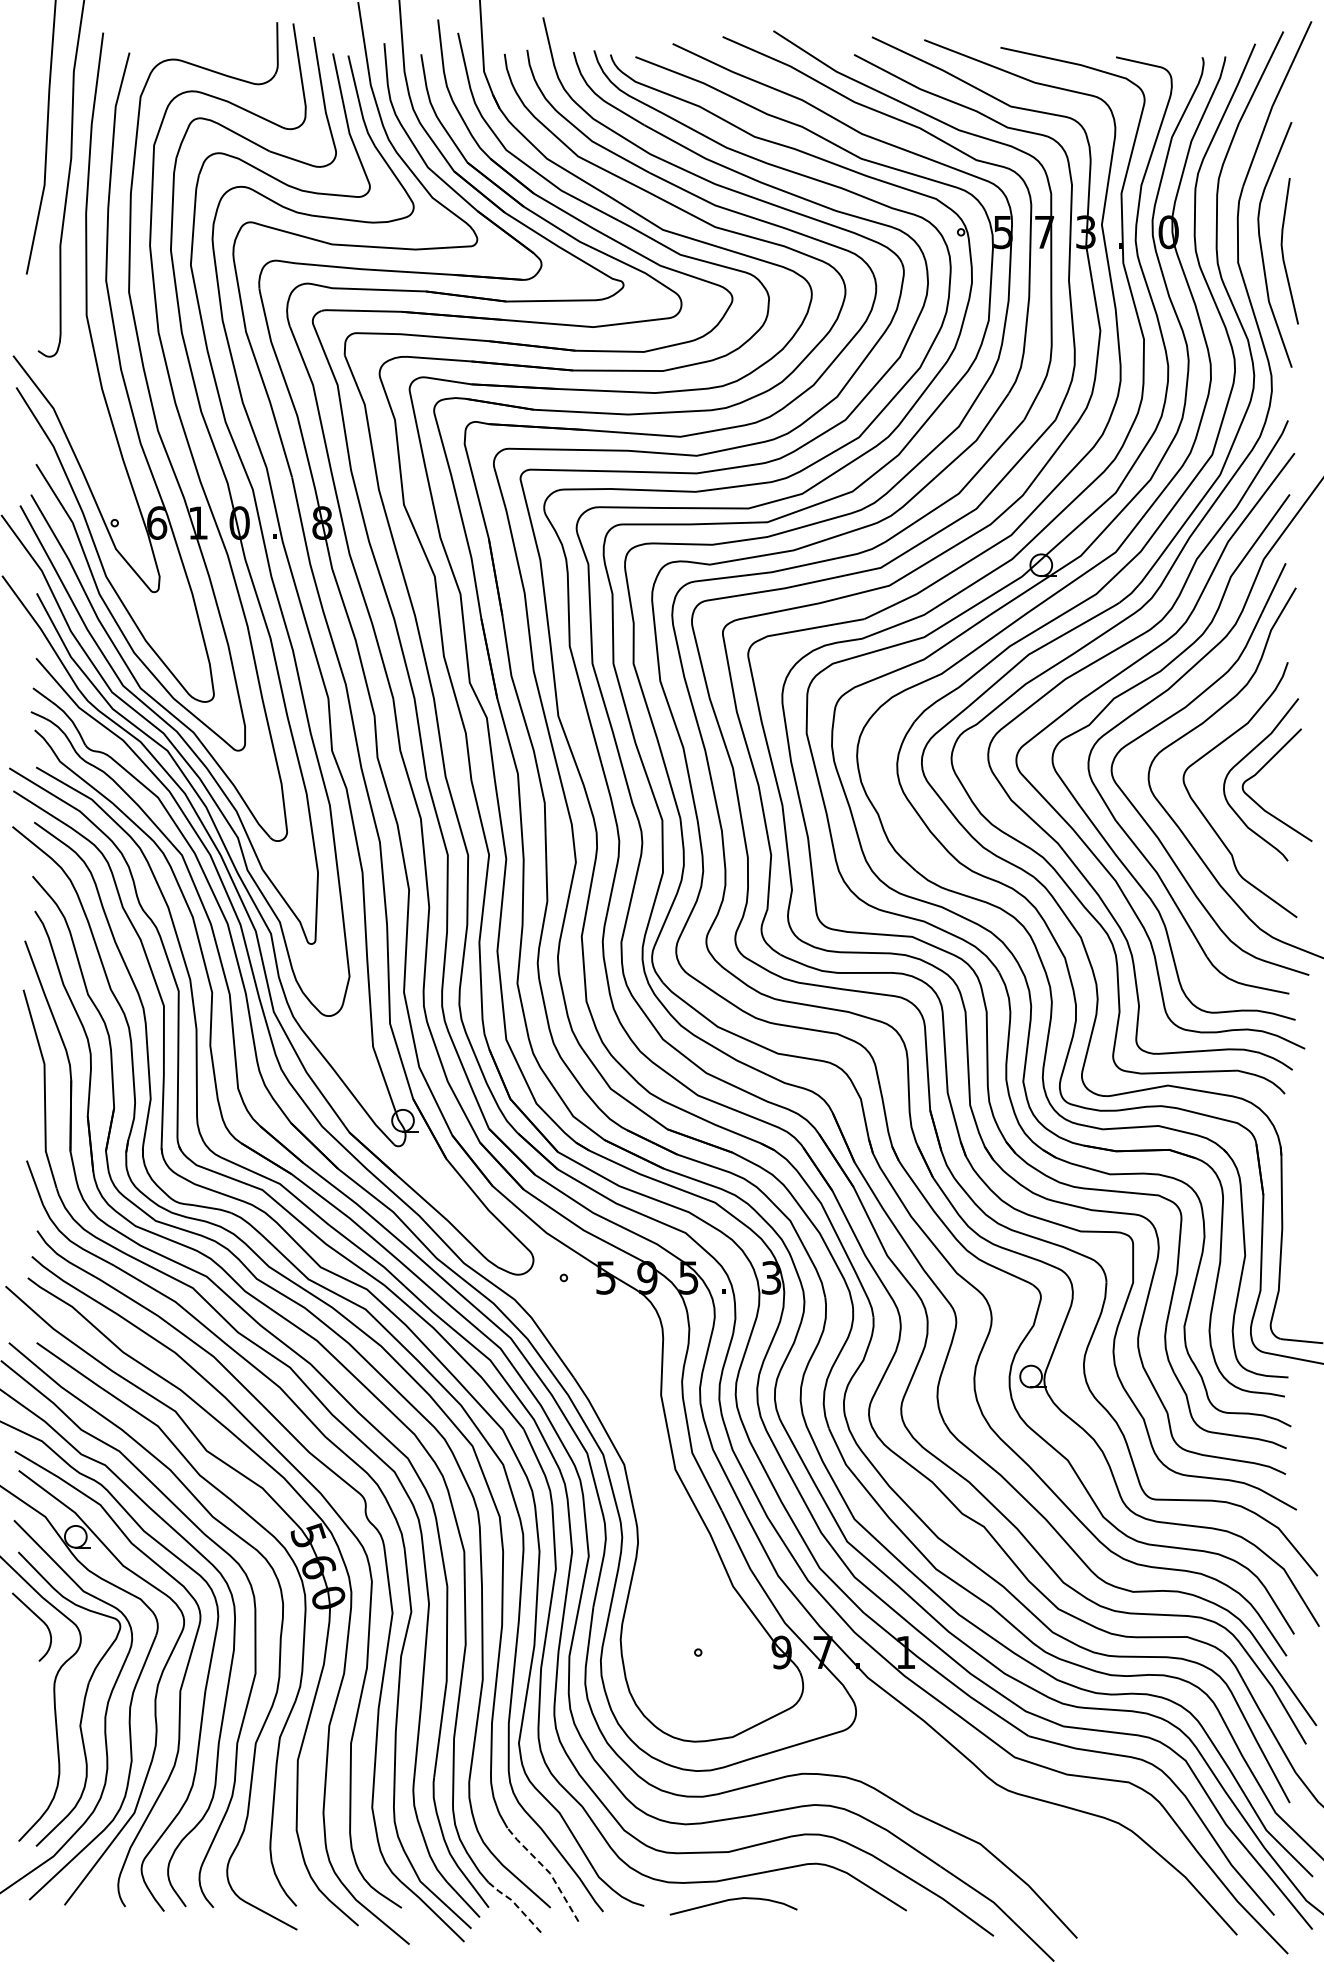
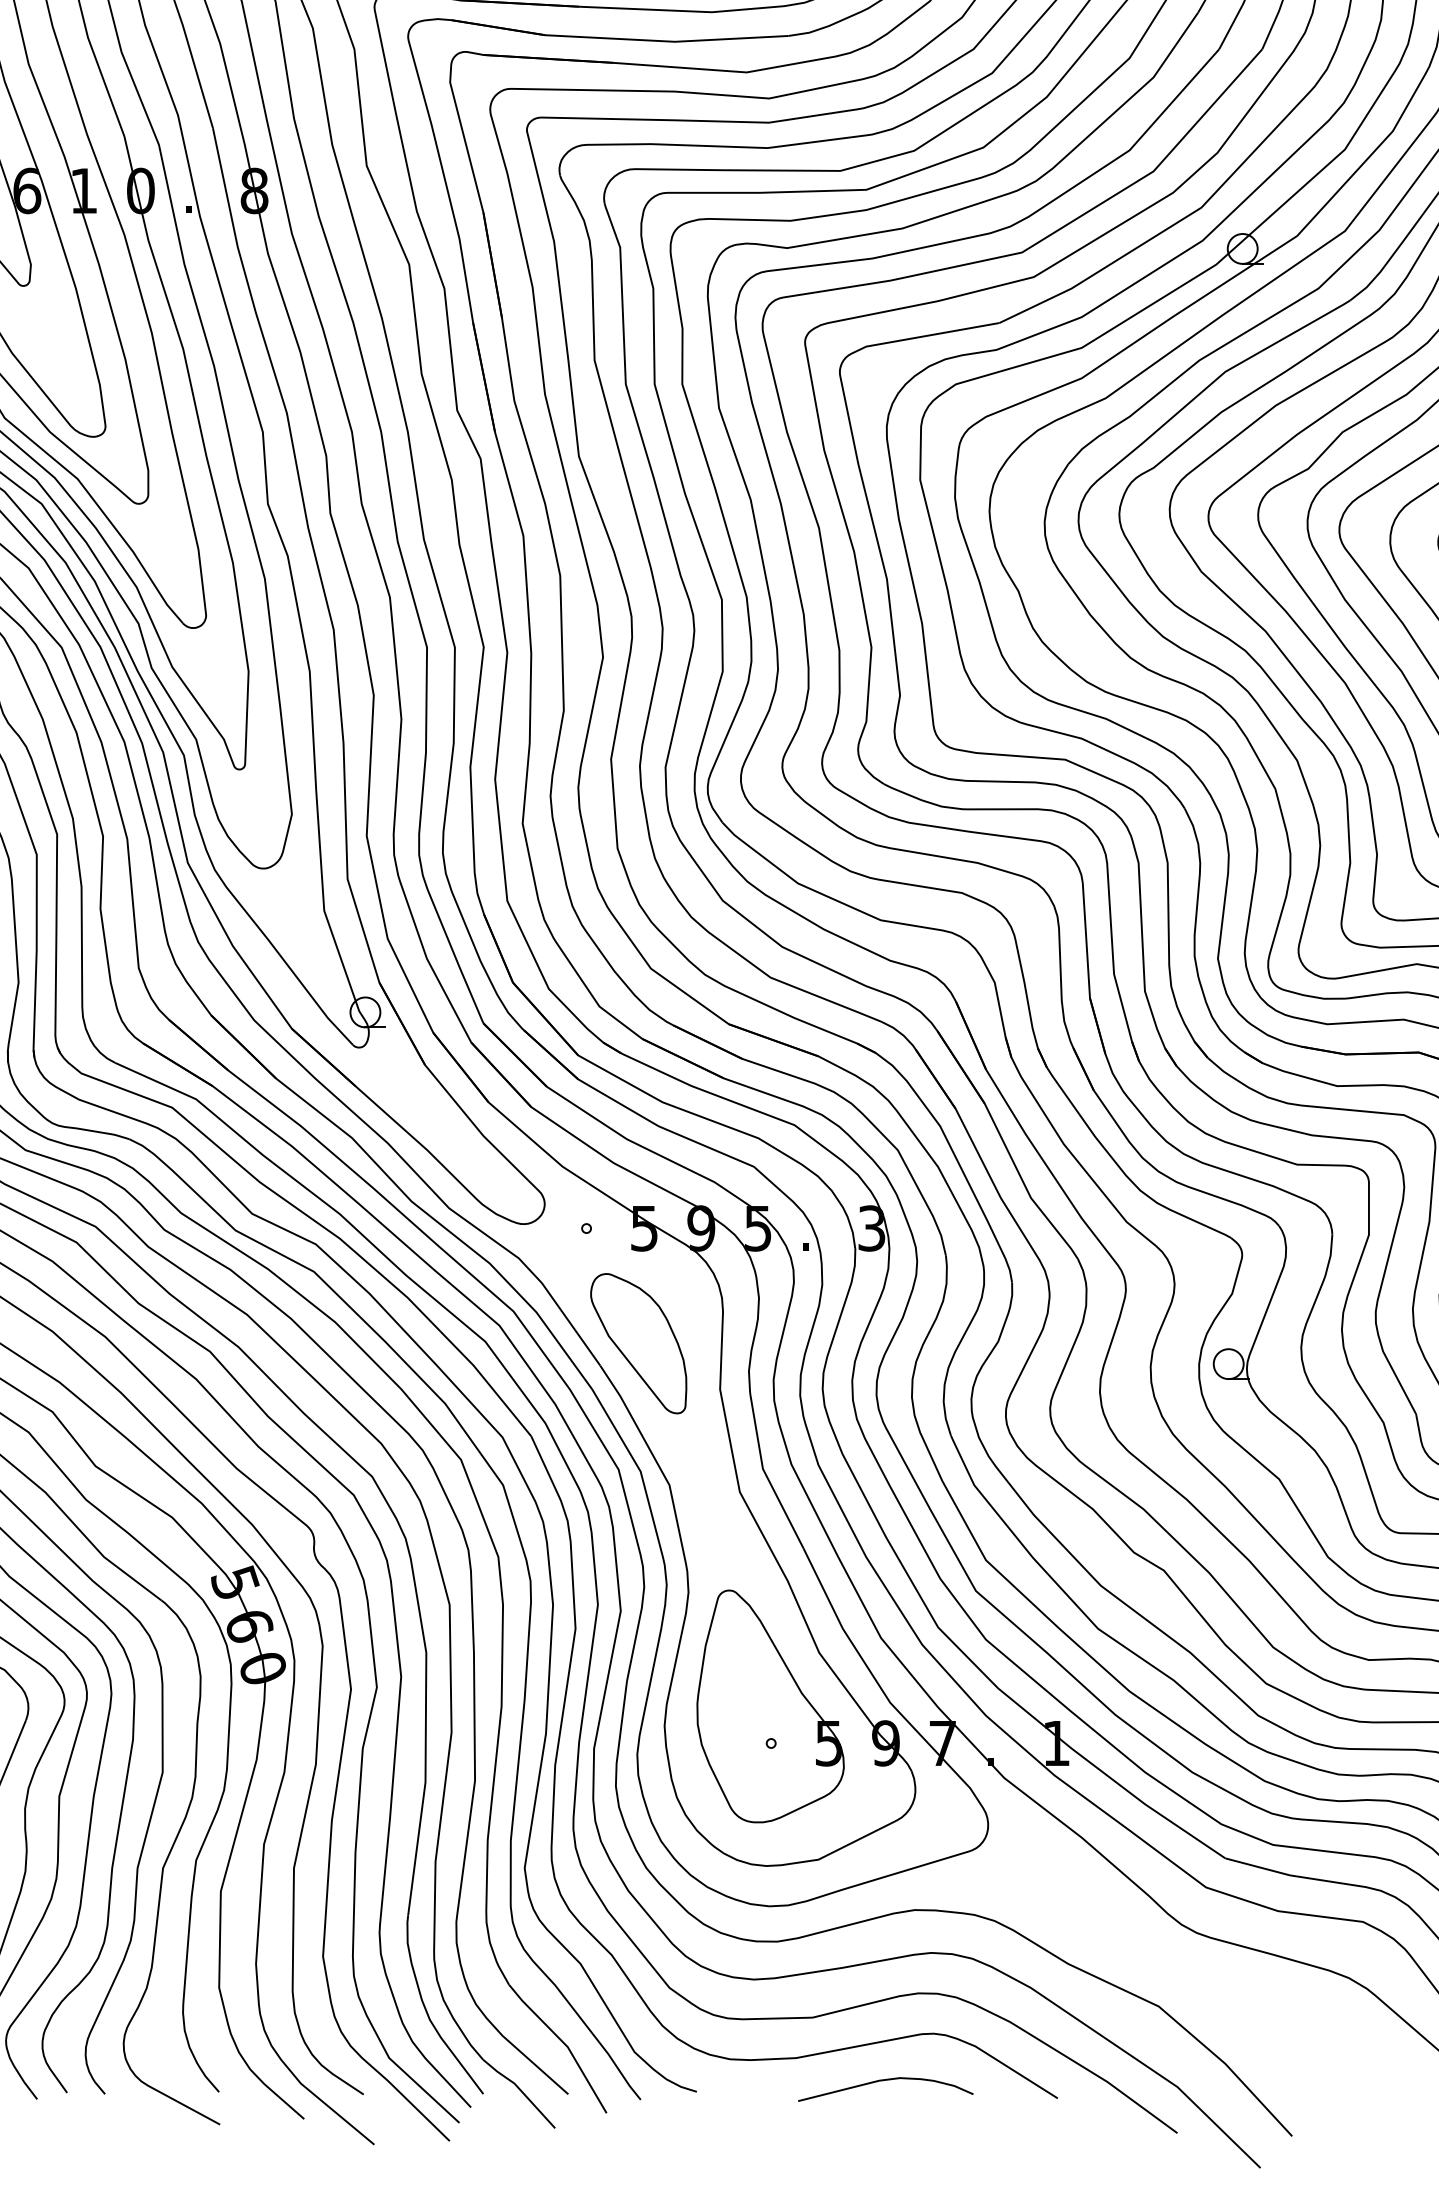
part: (601, 1361) -> (638, 1343), added
part: (697, 1625) -> (770, 1706), added
line: (547, 1870) -> (563, 2042), dashed -> solid
curve: (733, 1900) -> (885, 2081), moved
line: (515, 1904) -> (520, 2089), dashed -> solid

